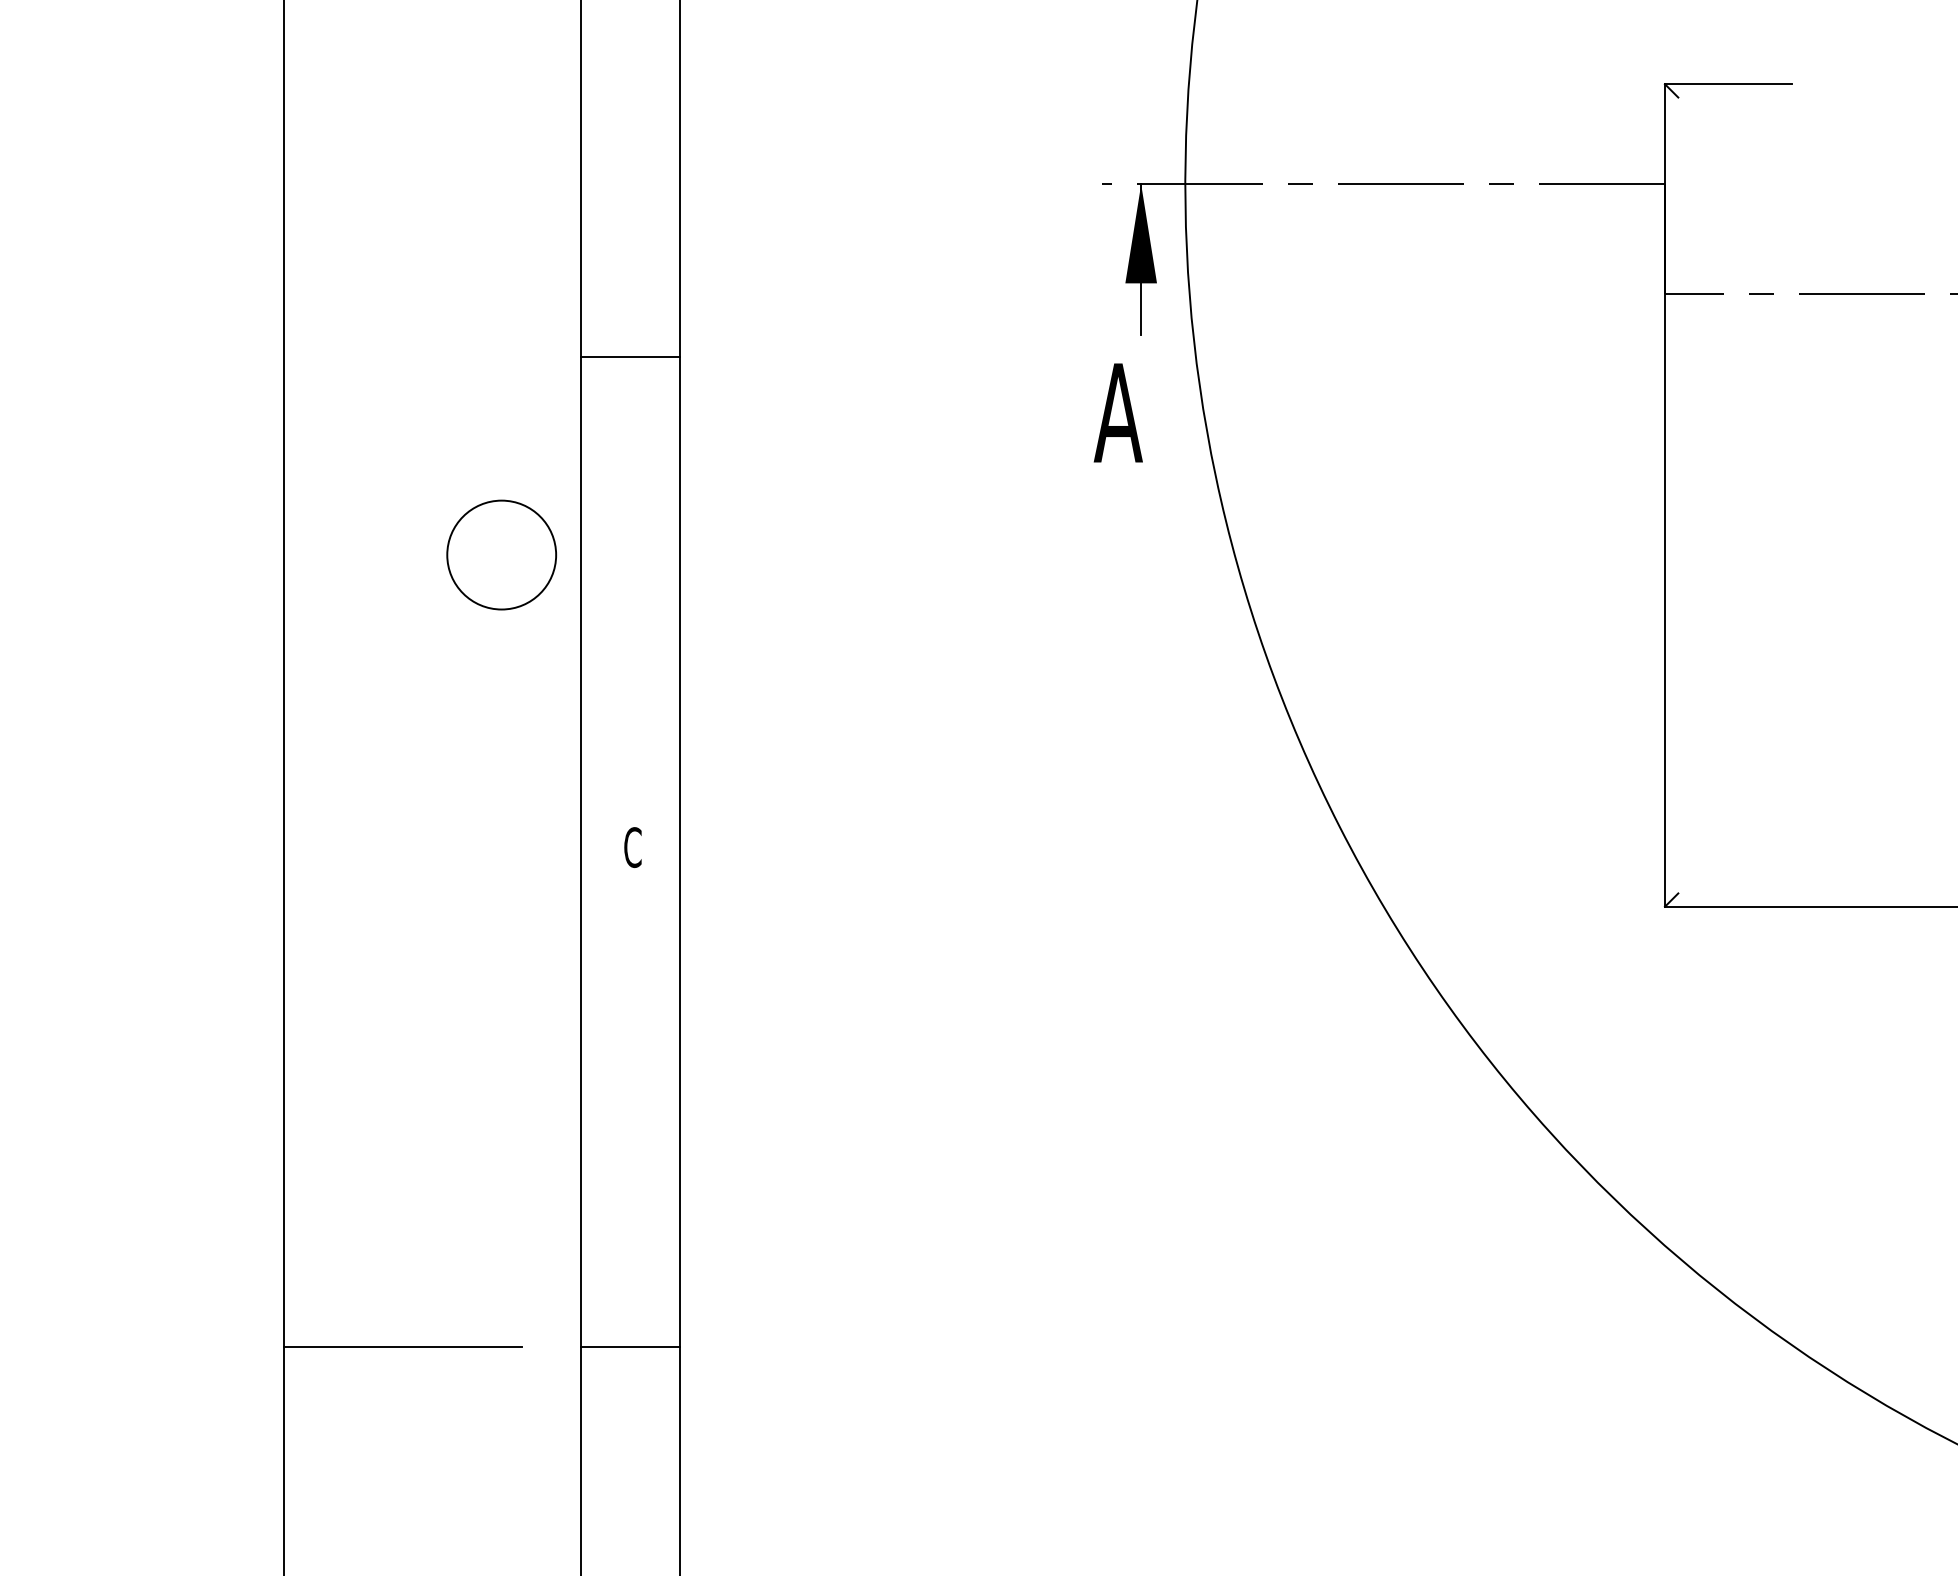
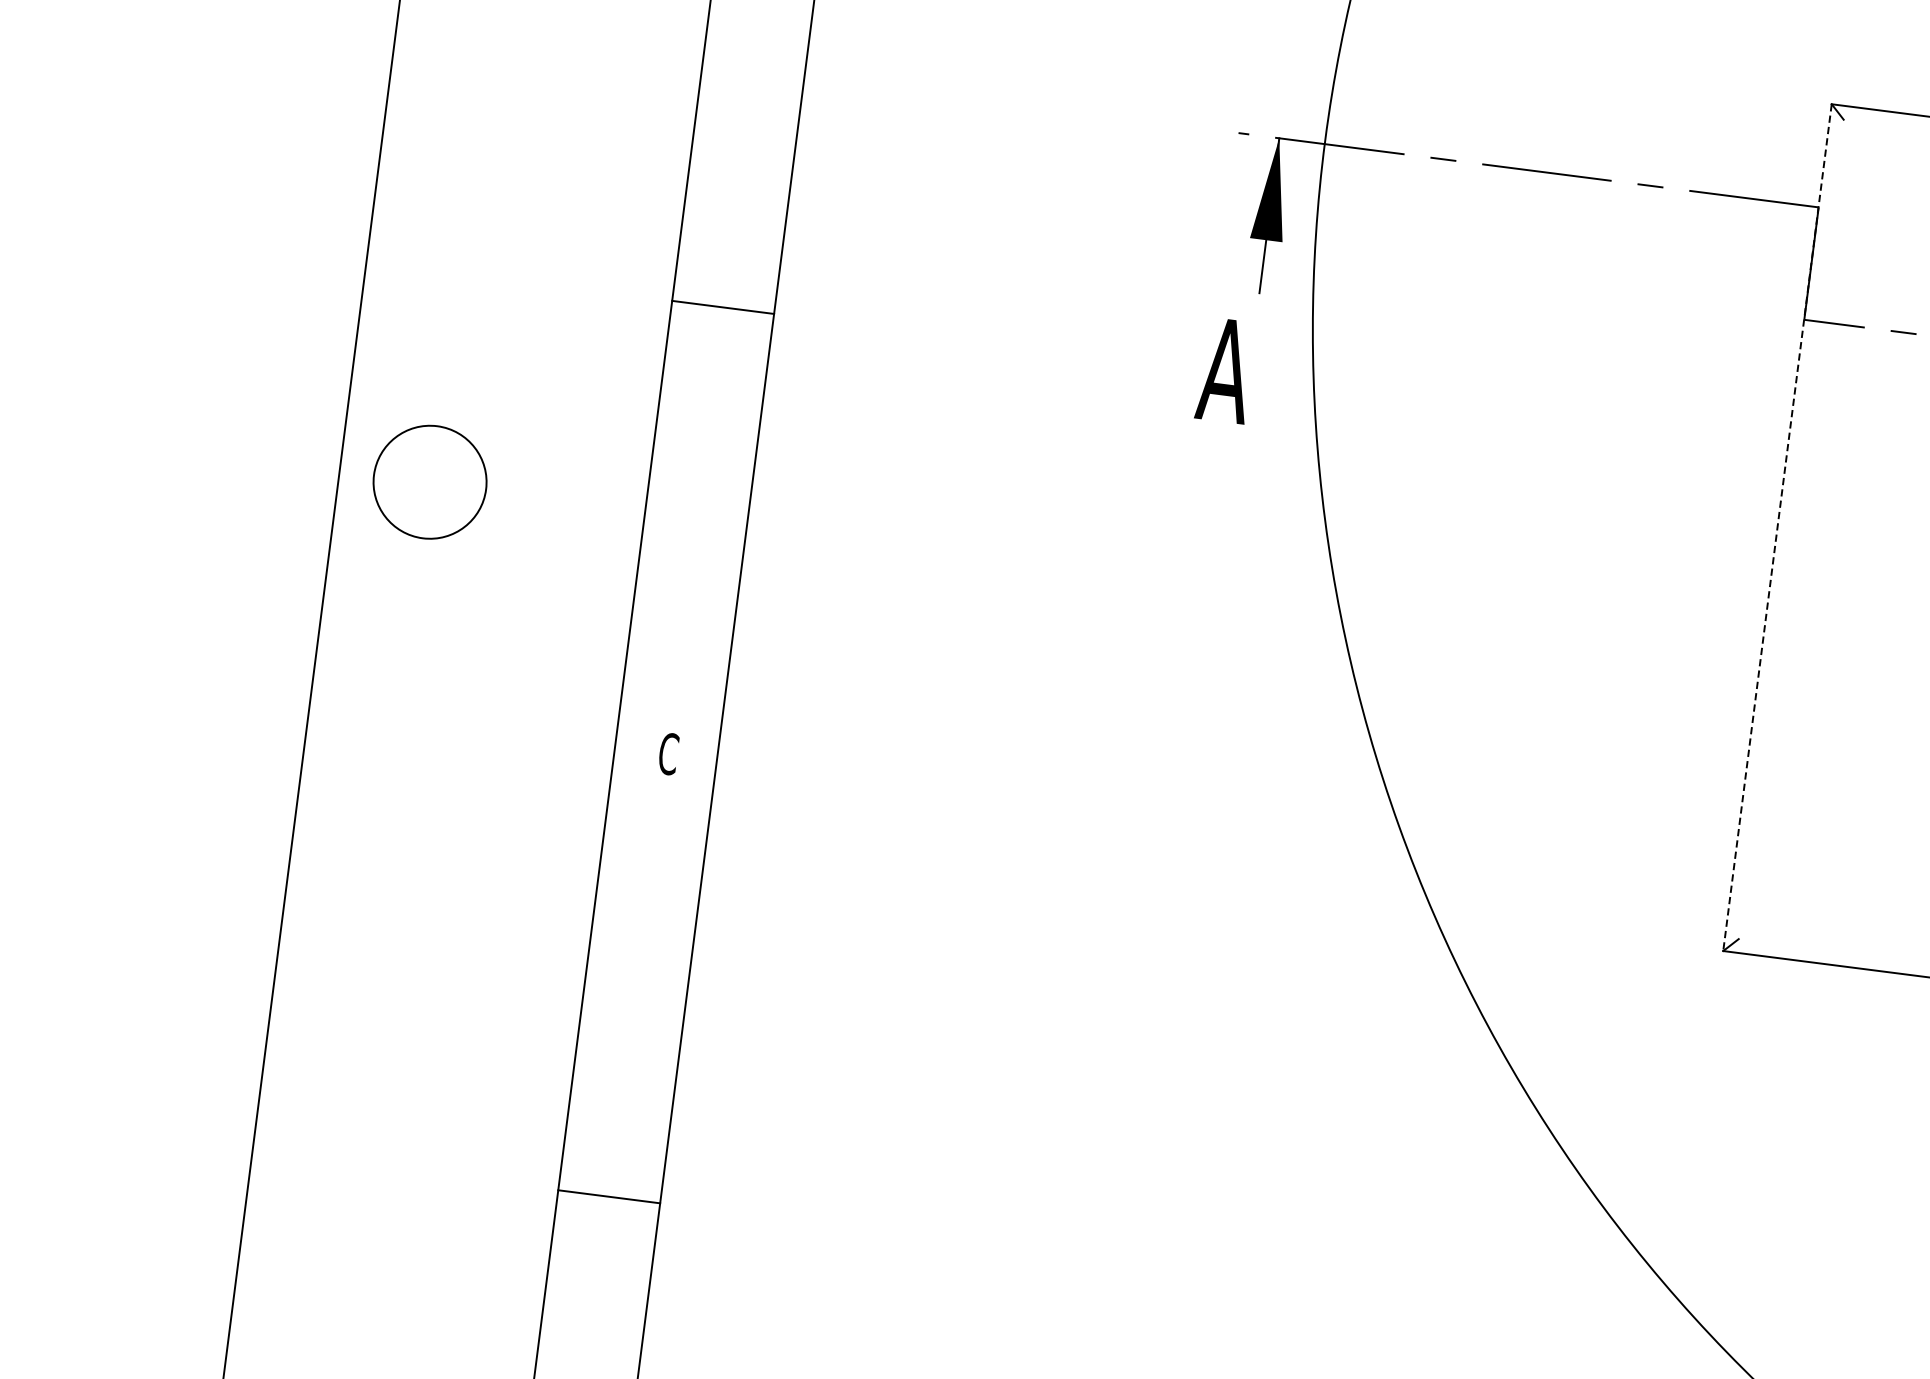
line: (629, 357) -> (722, 307), moved
line: (1664, 495) -> (1777, 527), solid -> dashed
circle: (501, 554) -> (429, 481), moved
line: (402, 1346) -> (365, 1237), removed
line: (629, 1346) -> (608, 1196), moved

